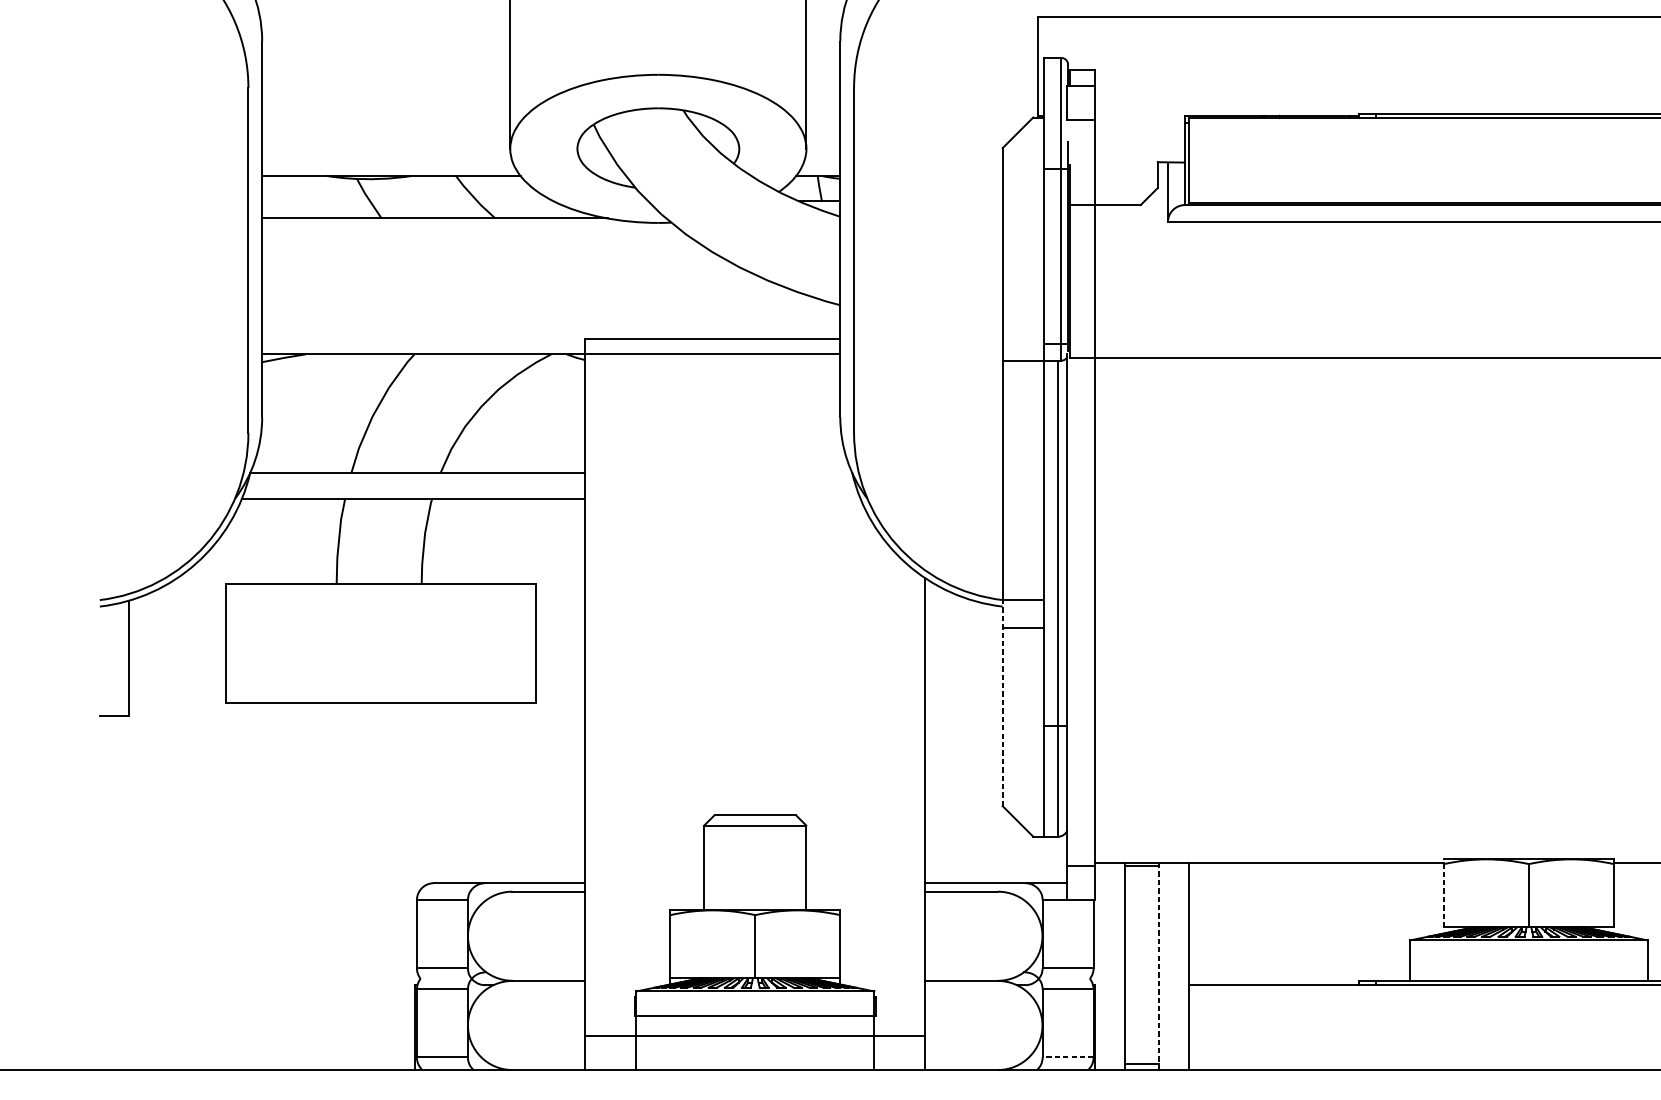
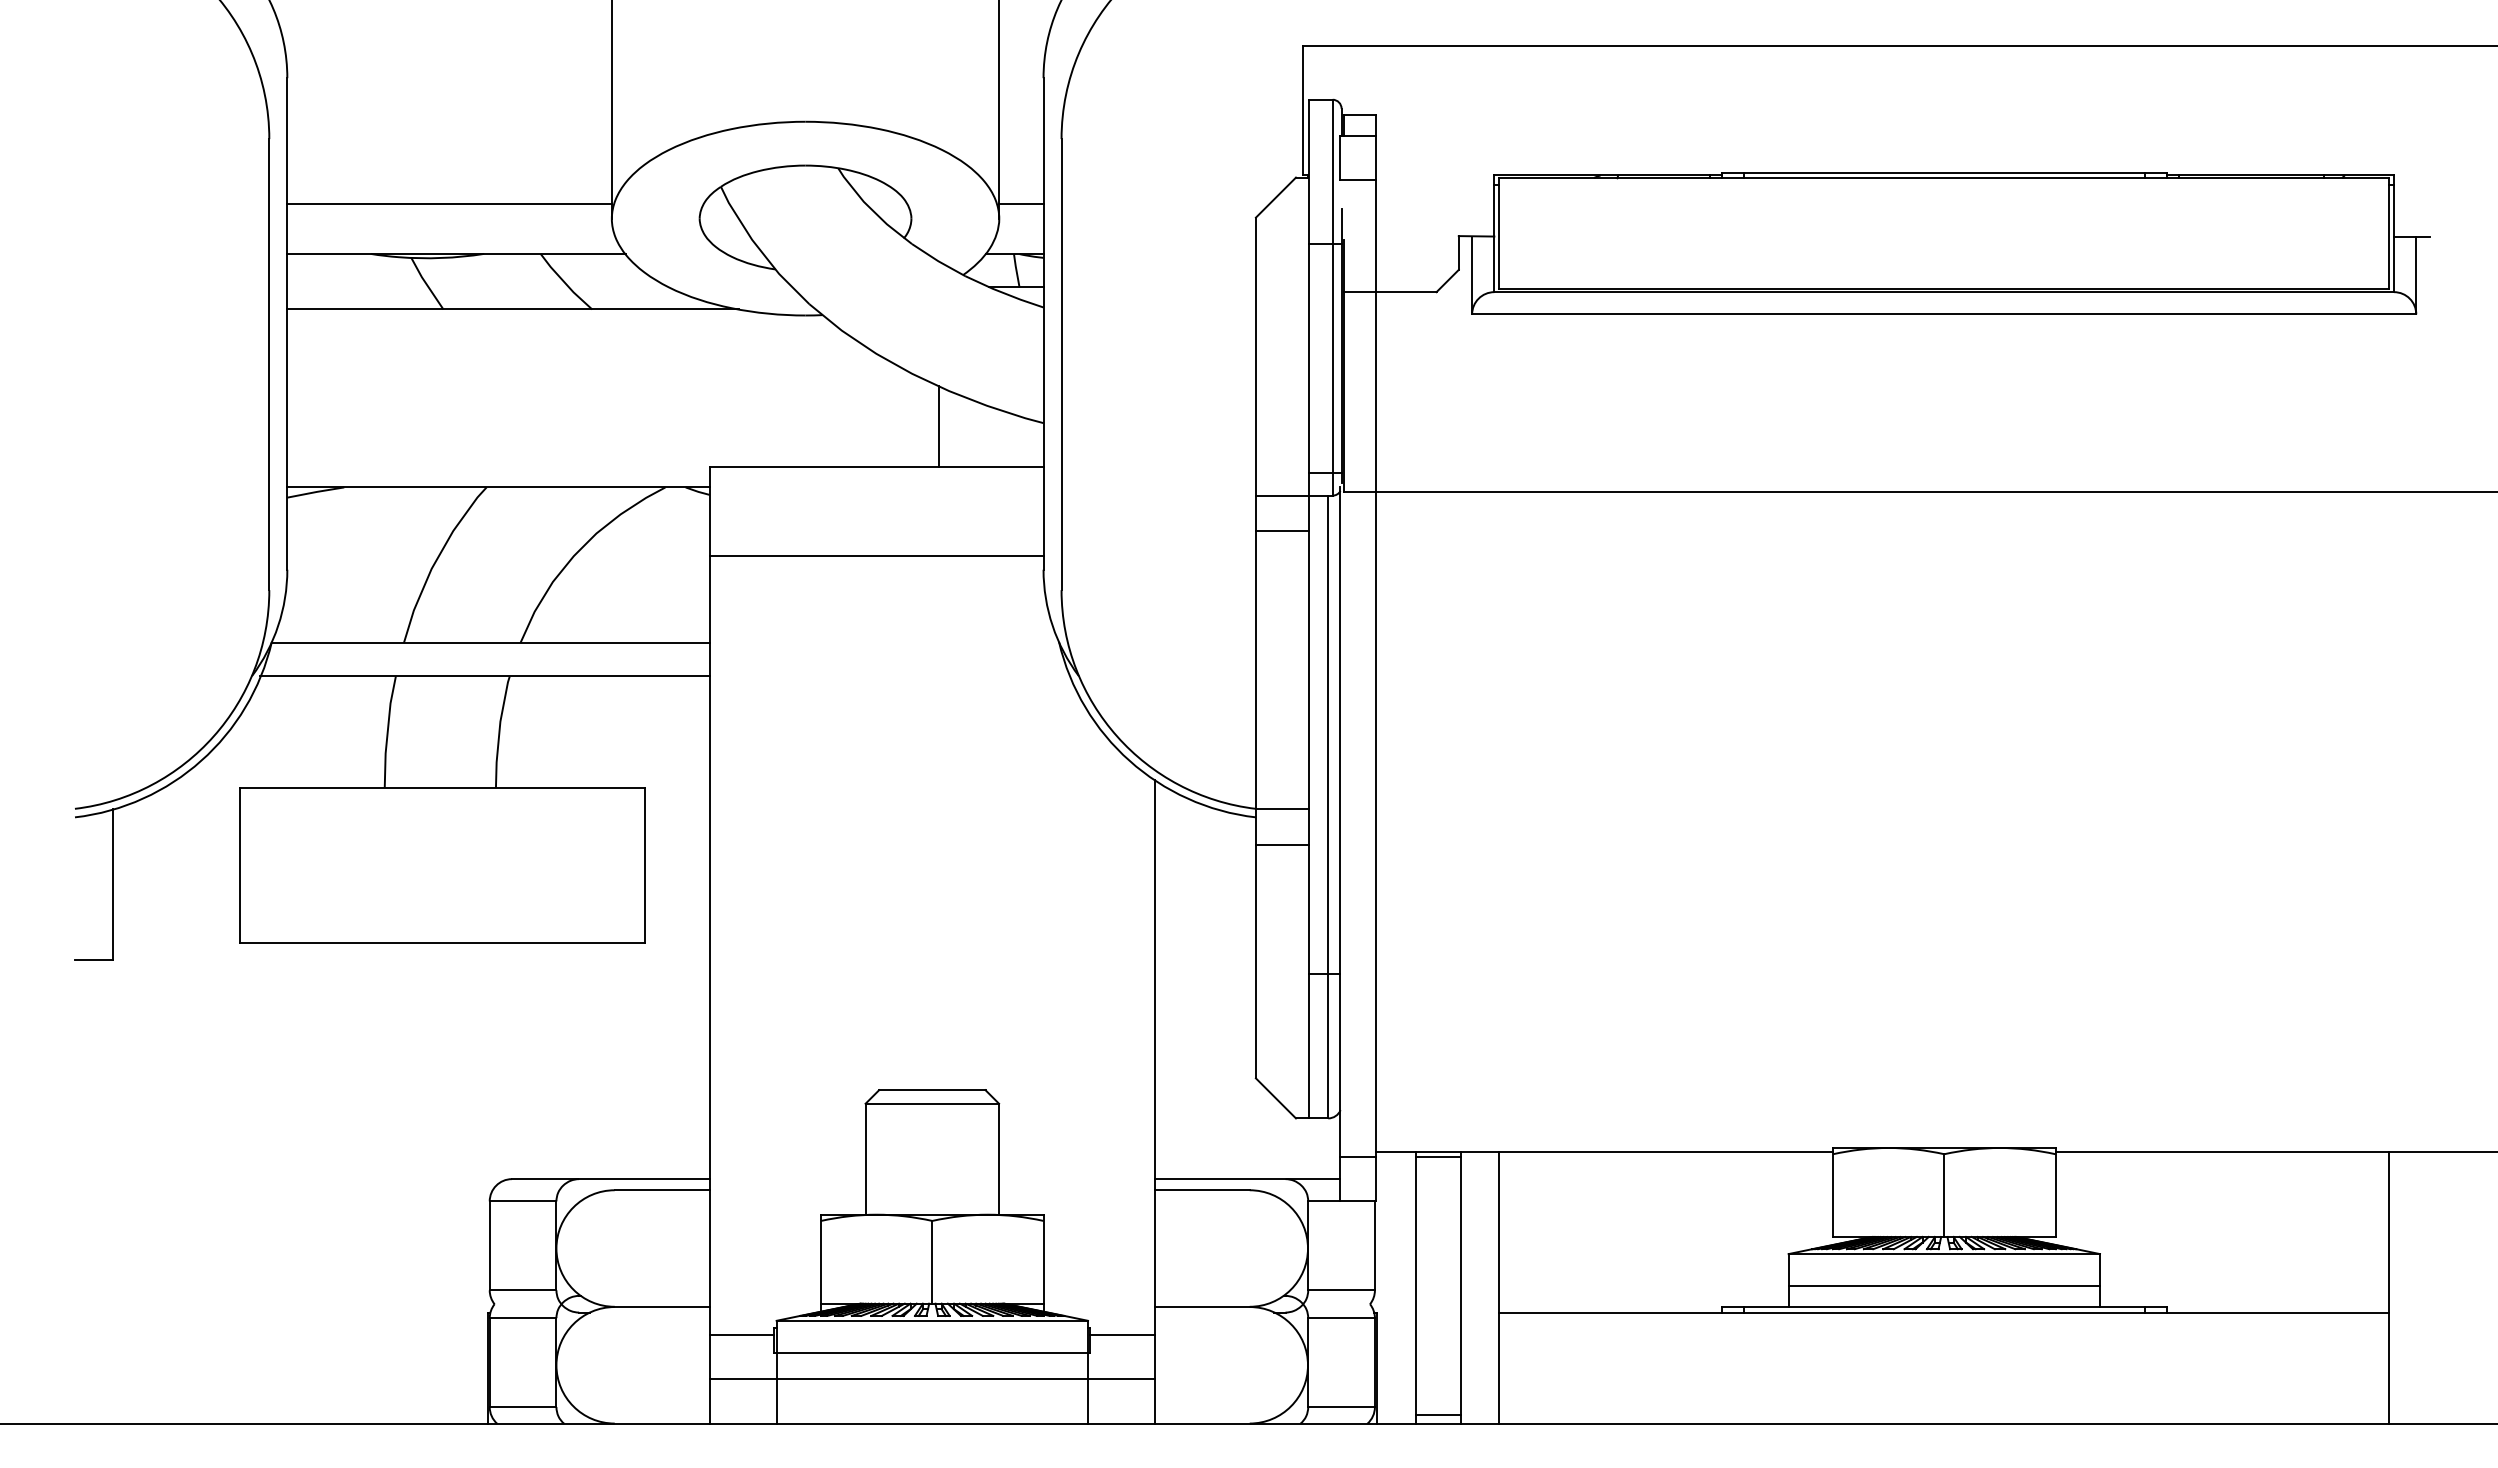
line: (386, 137) -> (449, 203), added
line: (823, 137) -> (1021, 203), added
line: (760, 307) -> (939, 426), added
line: (712, 354) -> (876, 556), moved
line: (1022, 388) -> (1282, 531), added
line: (1002, 703) -> (1255, 943), dashed -> solid
line: (1444, 892) -> (1833, 1191), dashed -> solid
line: (1529, 964) -> (1944, 1285), added
line: (1159, 966) -> (1460, 1288), dashed -> solid
line: (609, 1001) -> (741, 1334), added
line: (900, 1001) -> (1122, 1334), added
line: (1068, 1057) -> (1341, 1407), dashed -> solid

